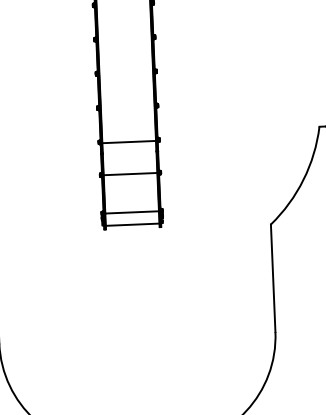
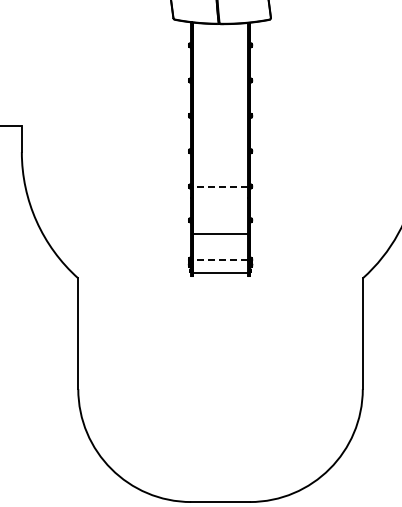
line: (129, 142) -> (220, 187), solid -> dashed
line: (130, 174) -> (220, 234), moved
line: (132, 211) -> (220, 259), solid -> dashed

